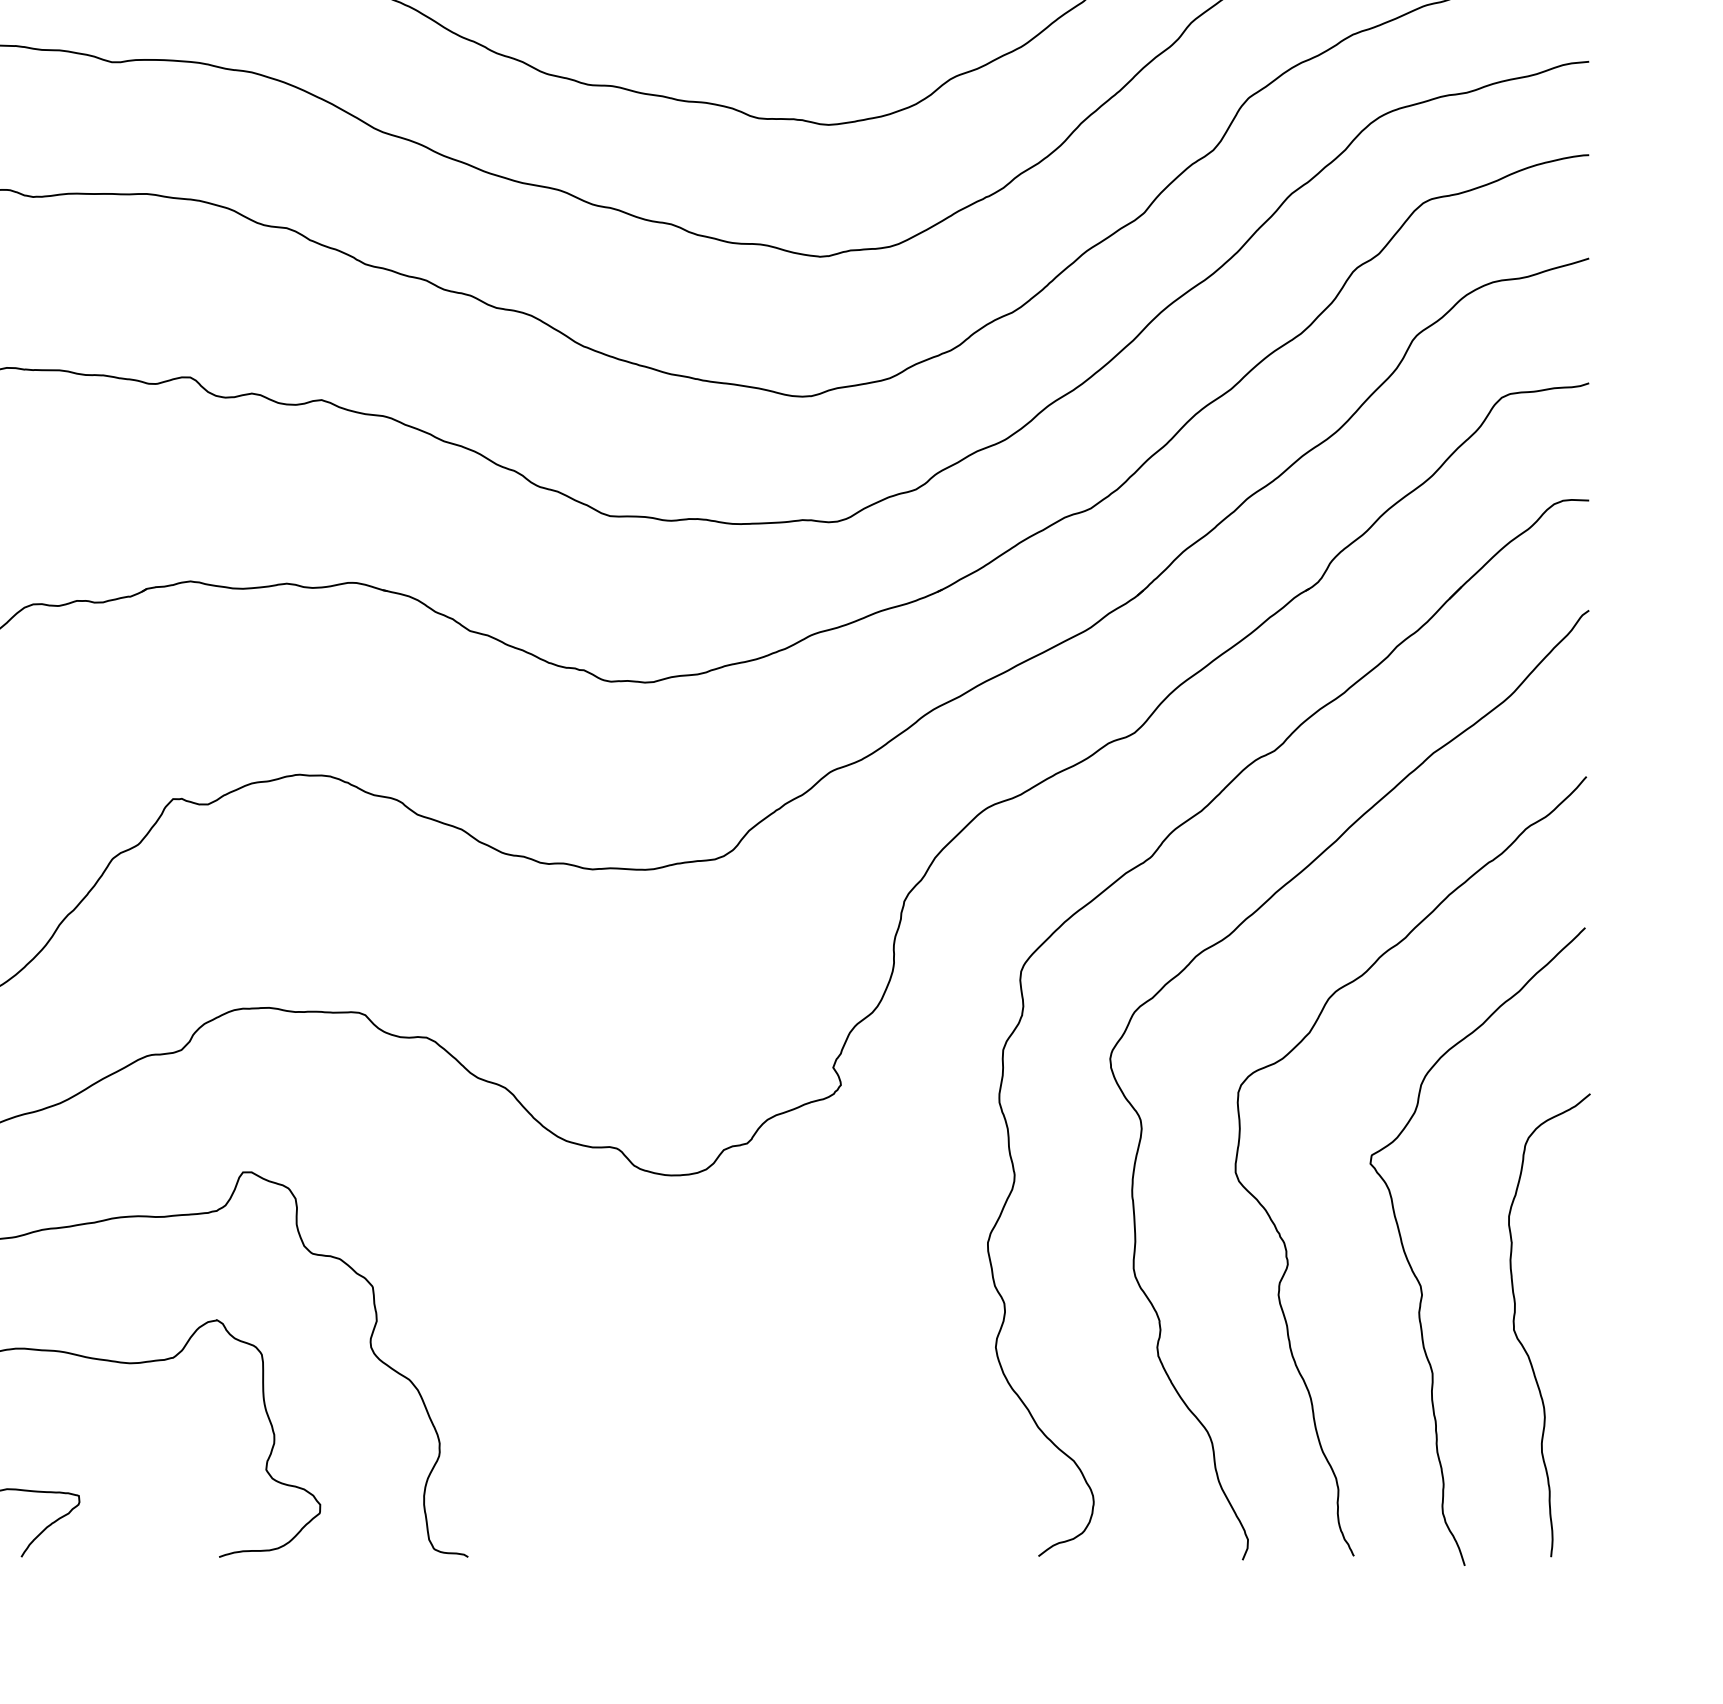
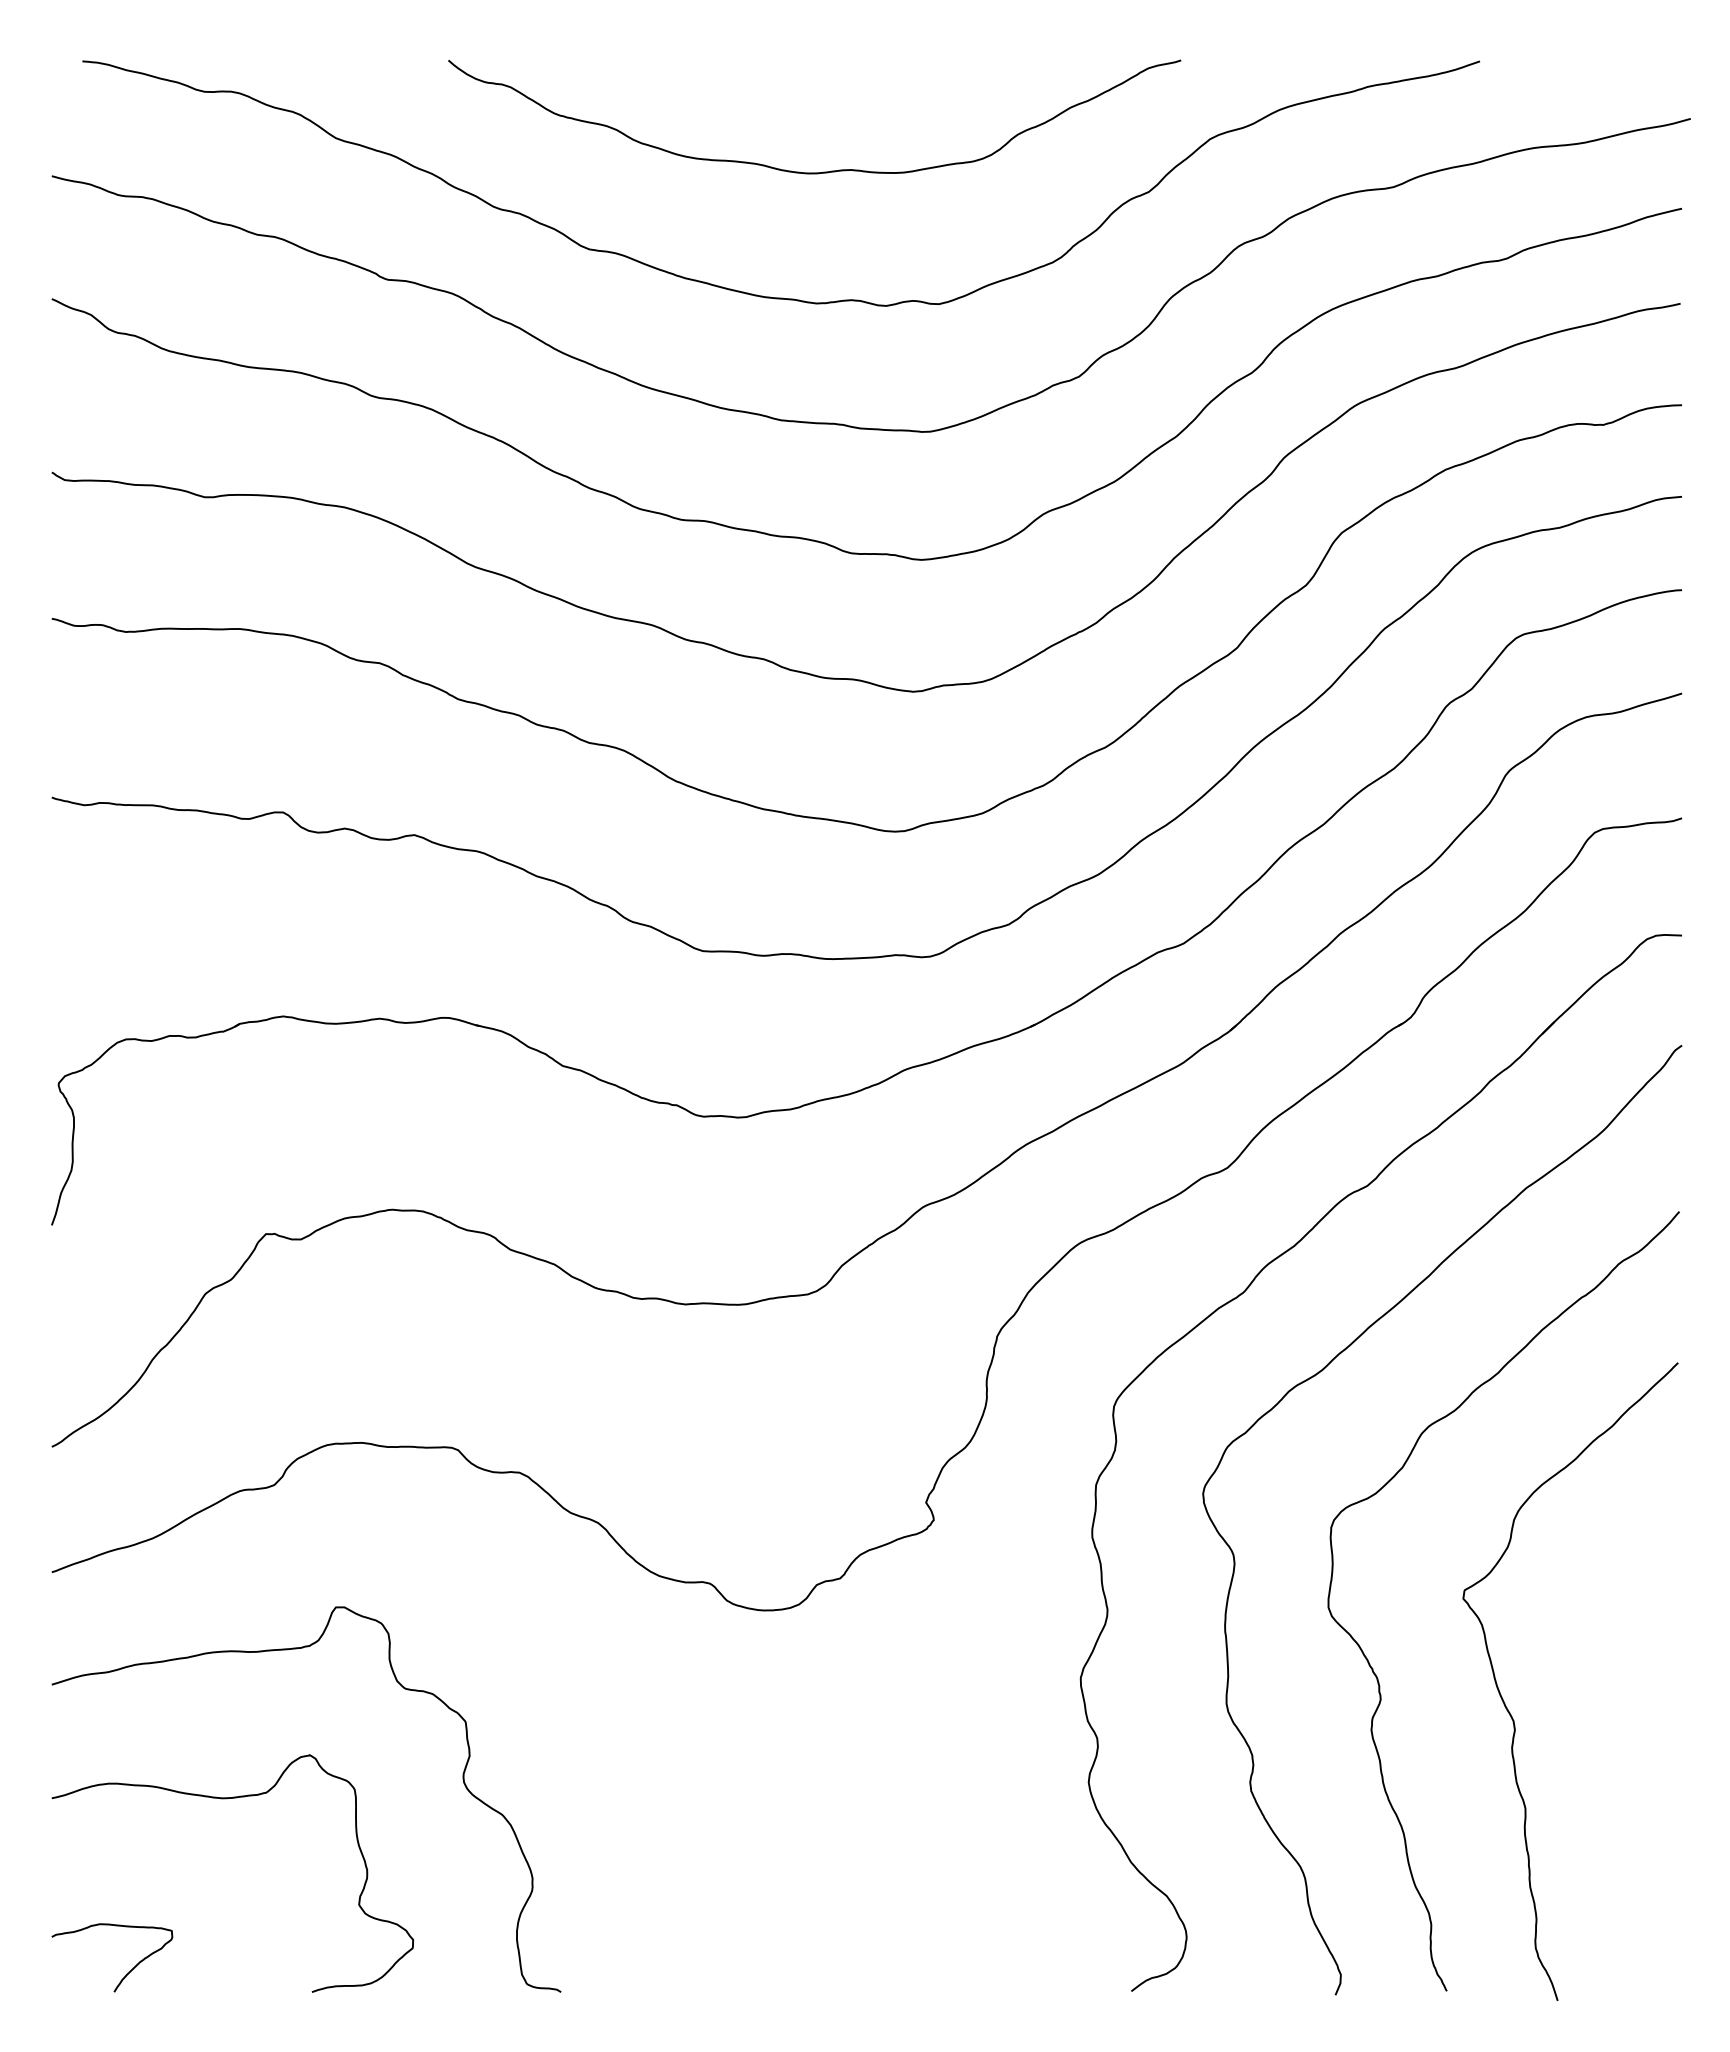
curve: (1521, 1342) -> (1614, 1777), removed

